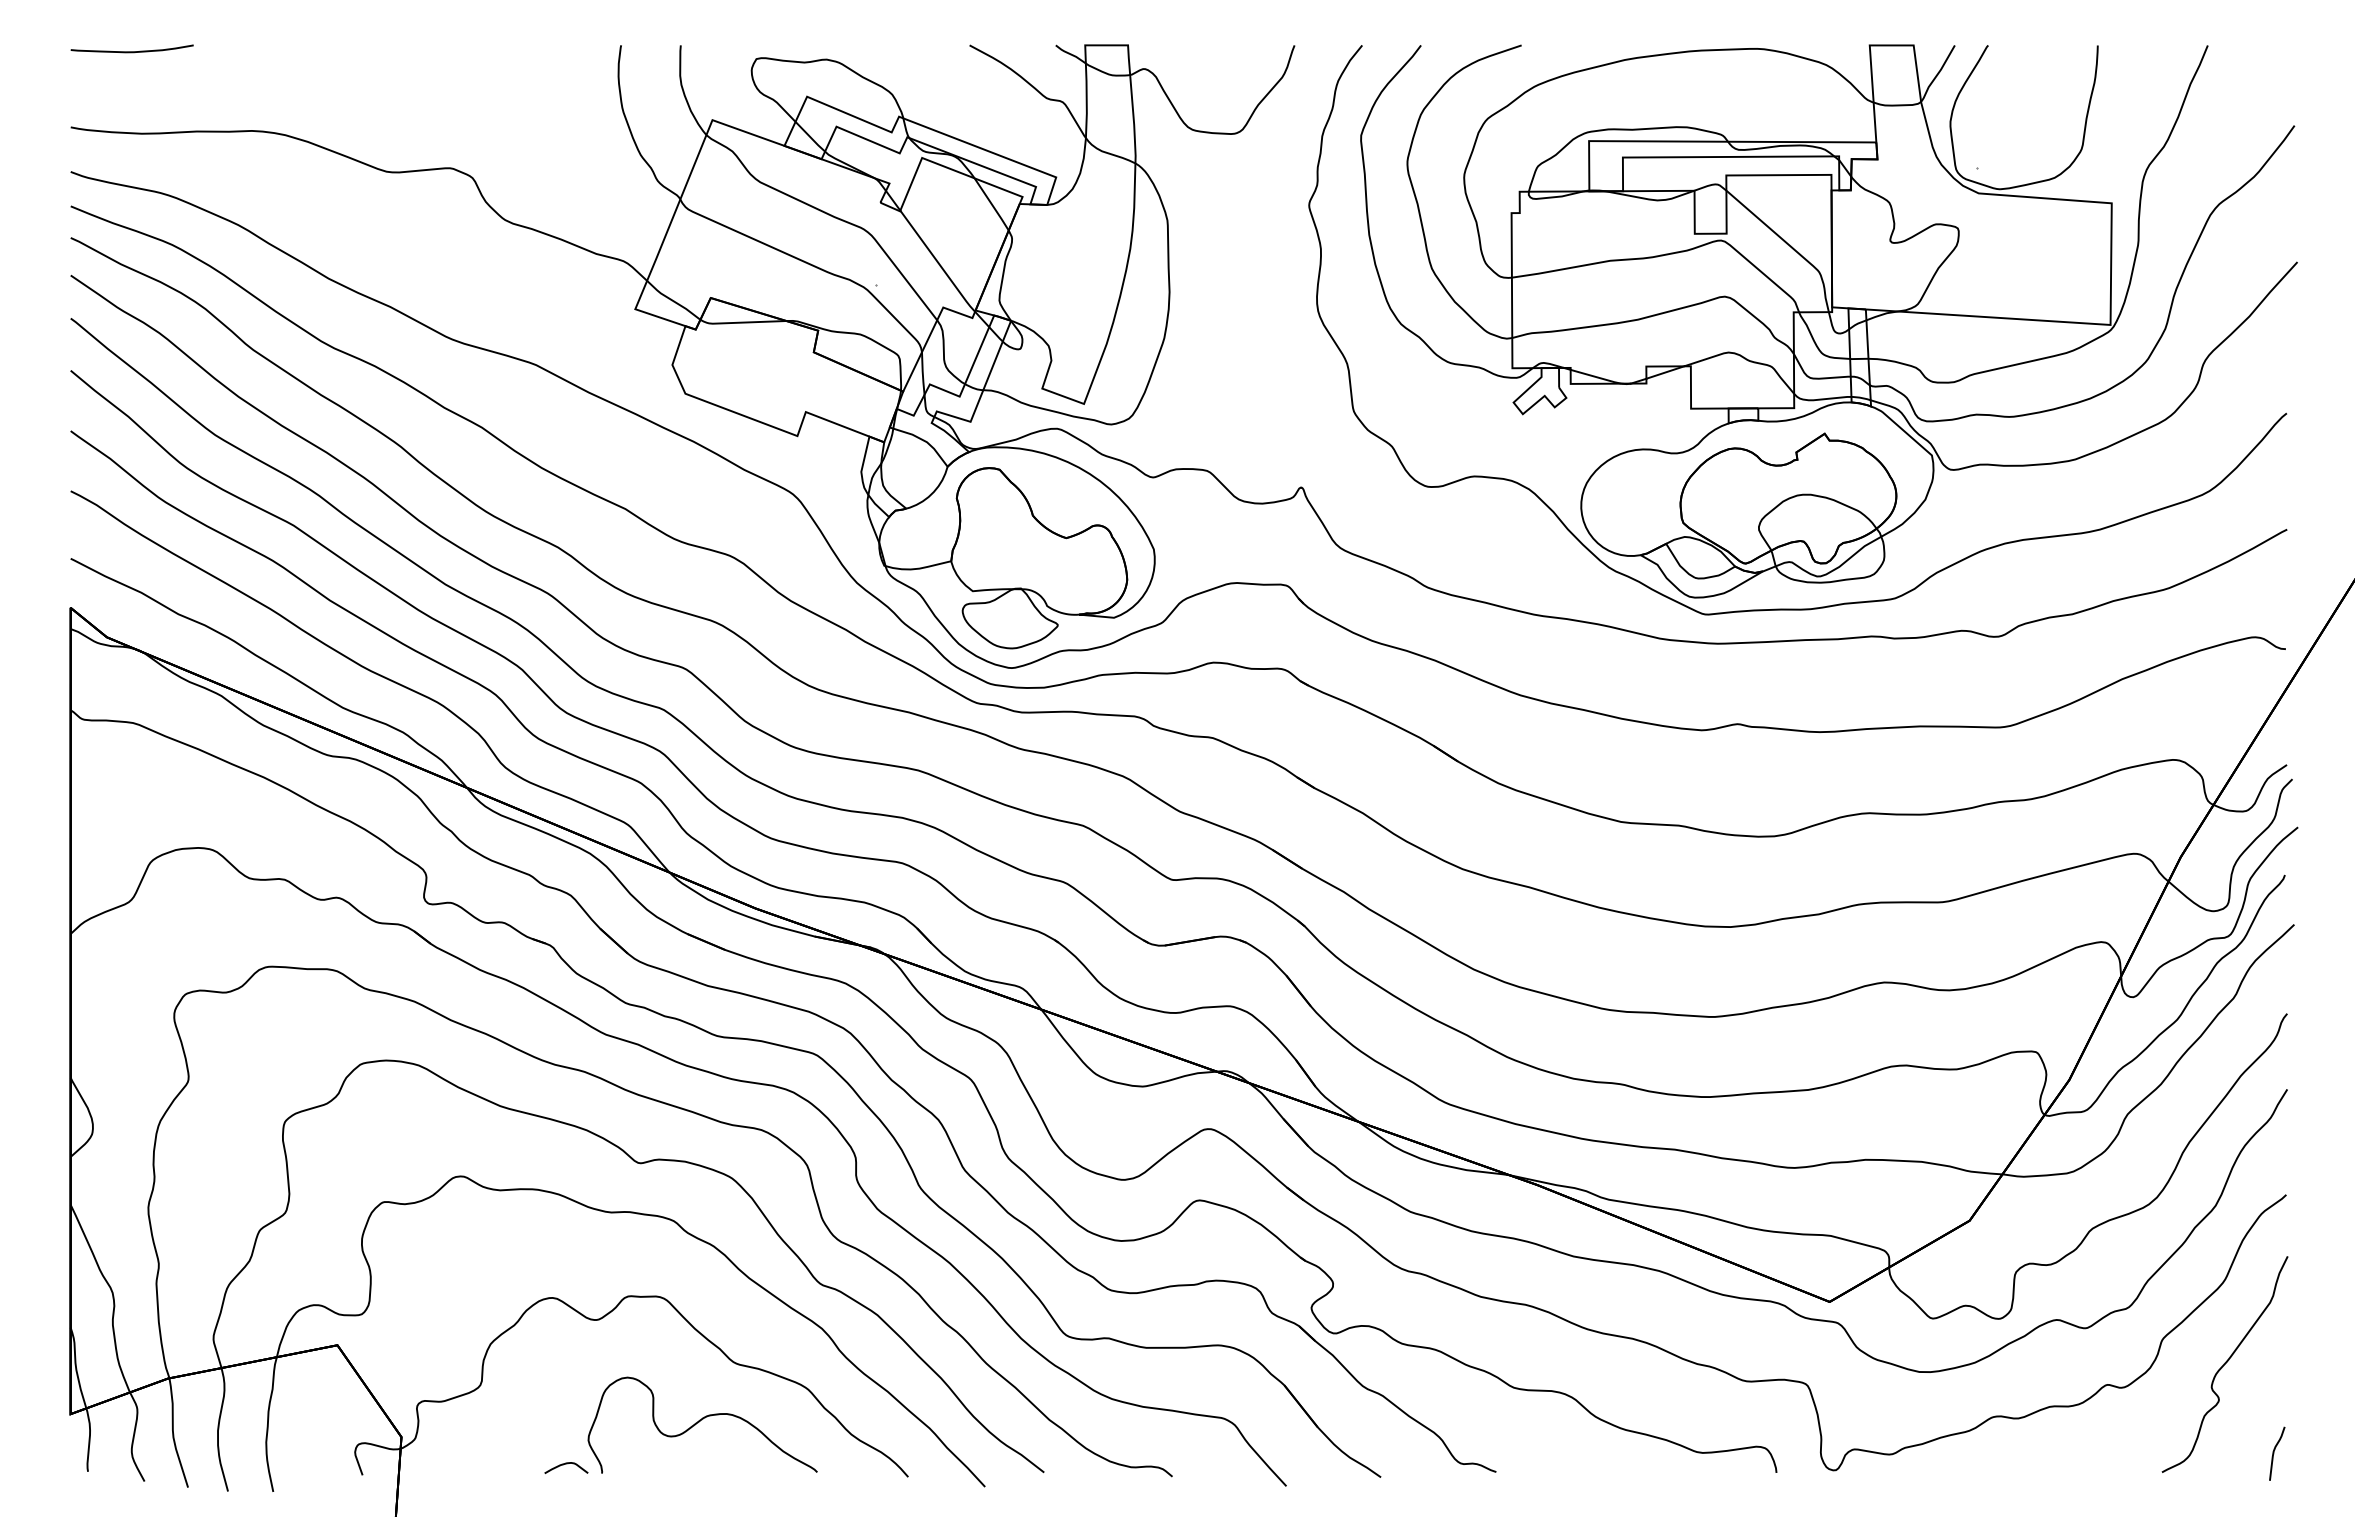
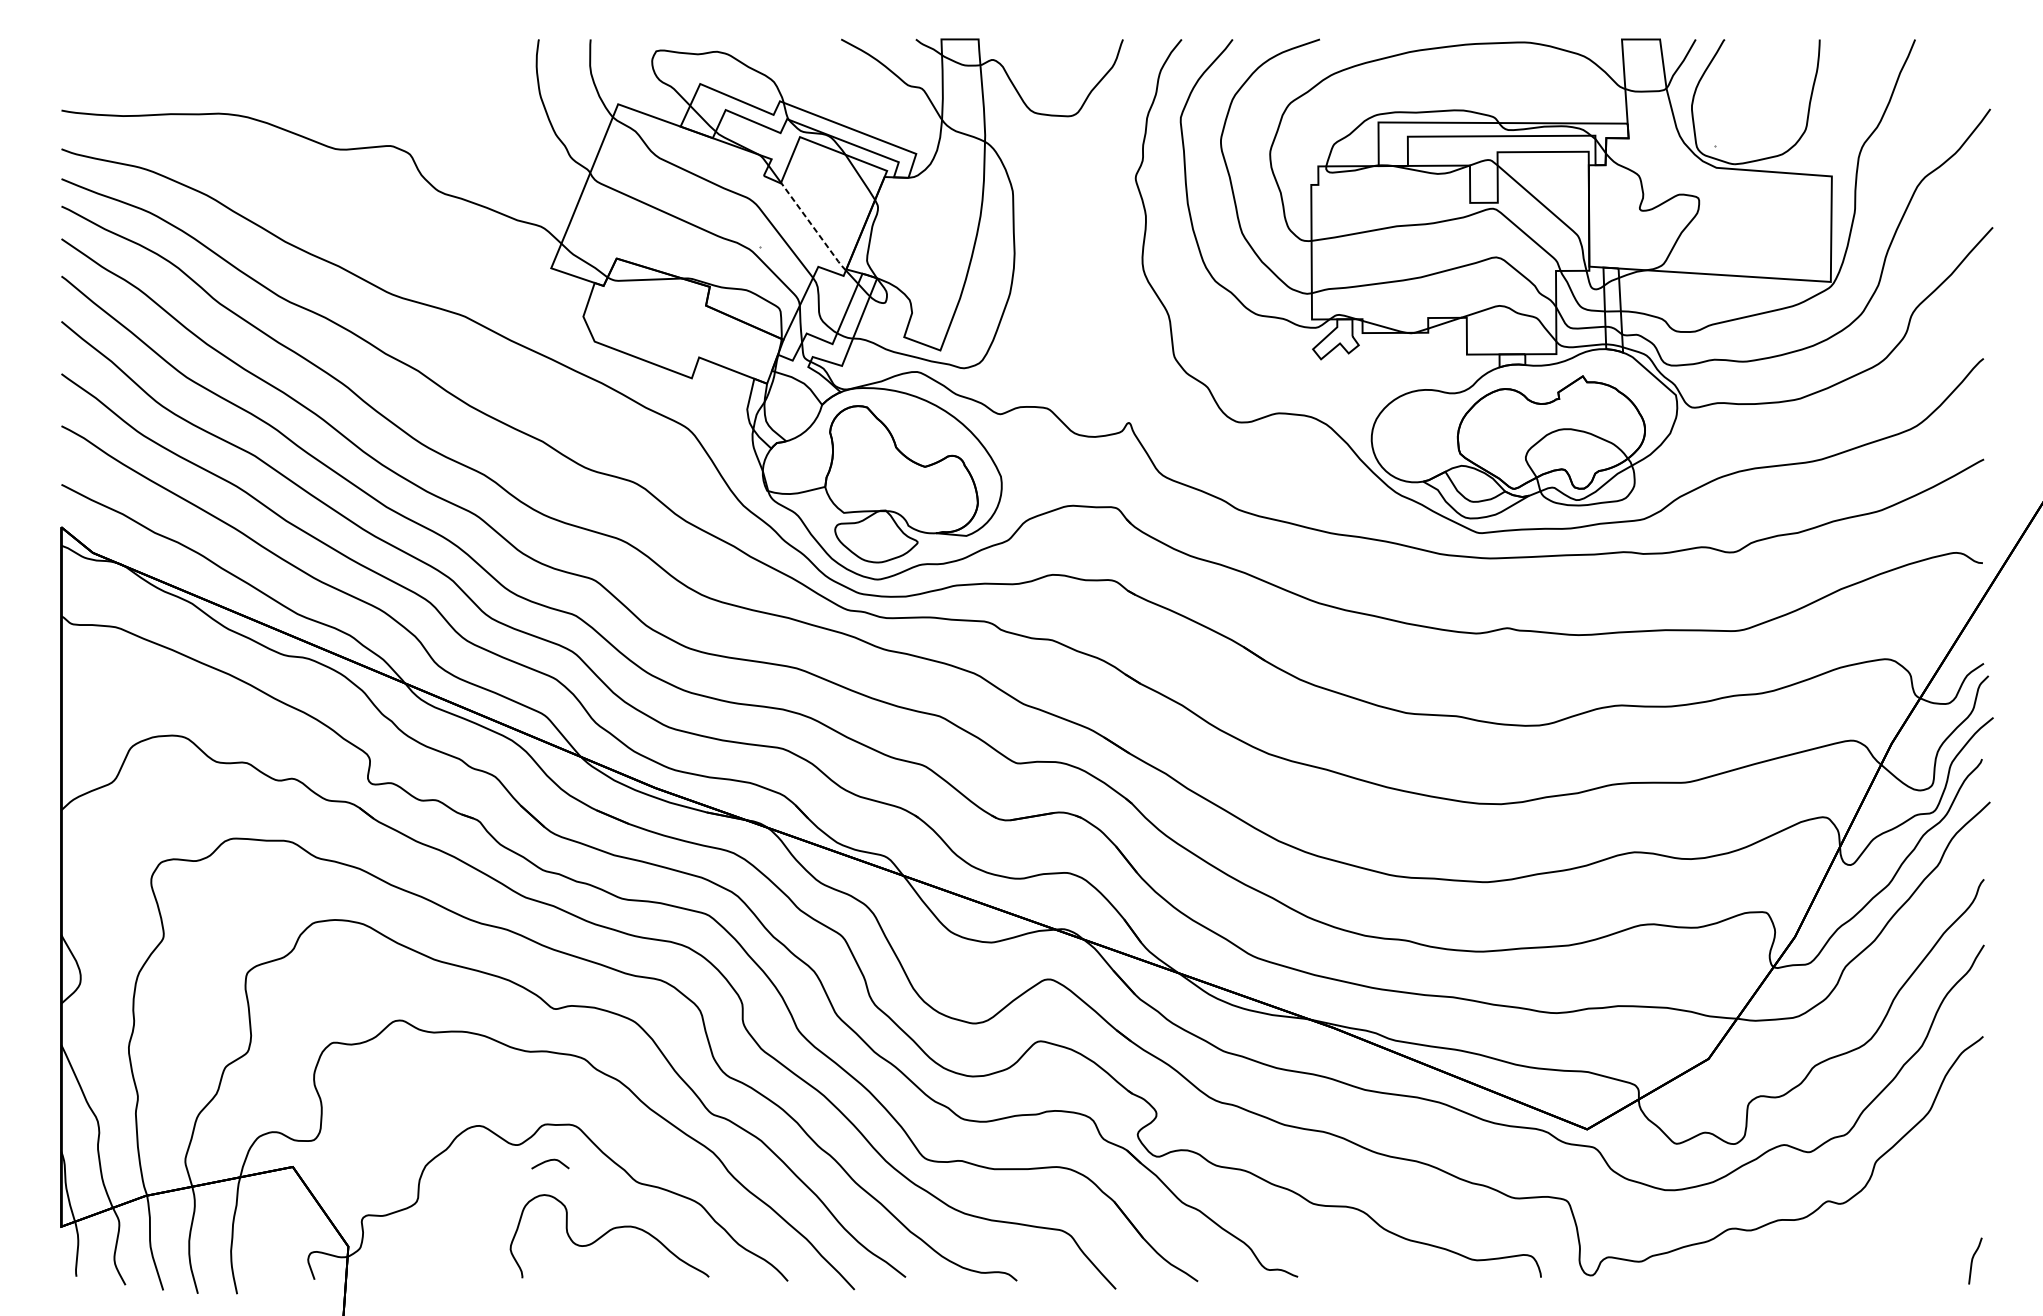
curve: (131, 51) -> (114, 44), removed
line: (938, 262) -> (814, 227), solid -> dashed
curve: (2224, 1364) -> (1929, 1183), removed
curve: (566, 1464) -> (550, 1161), moved

